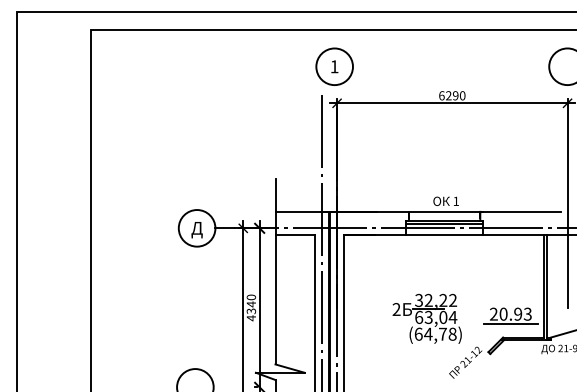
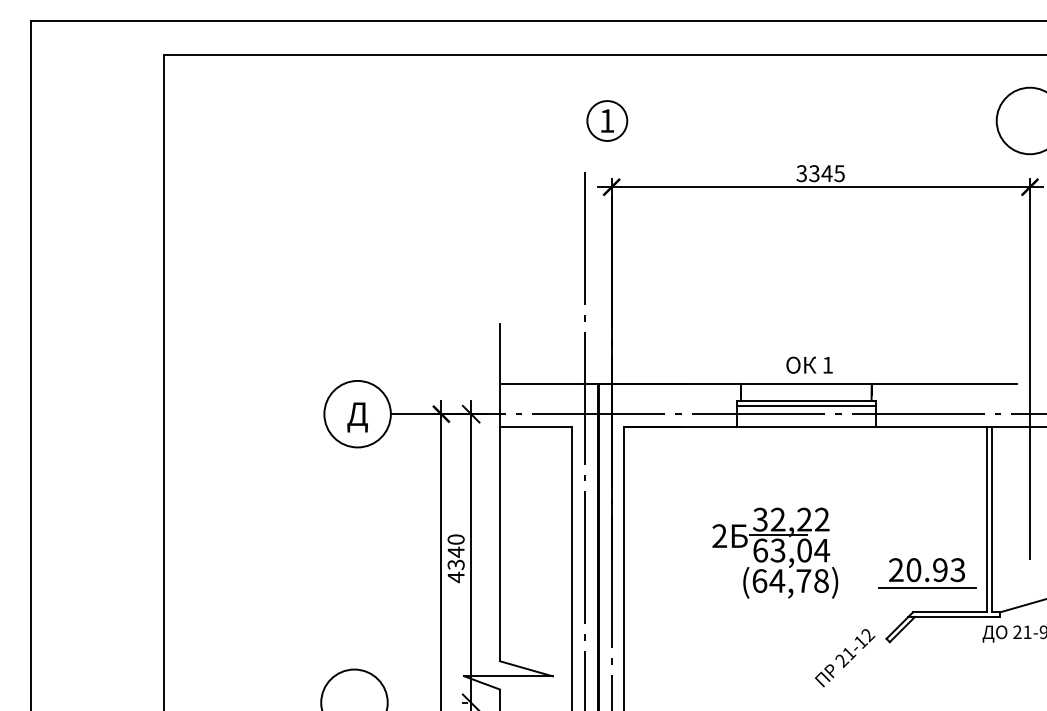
circle: (334, 66) -> (606, 120), size x0.6
text: (452, 95) -> (821, 173), 6290 -> 3345
part: (426, 318) -> (773, 552), moved

